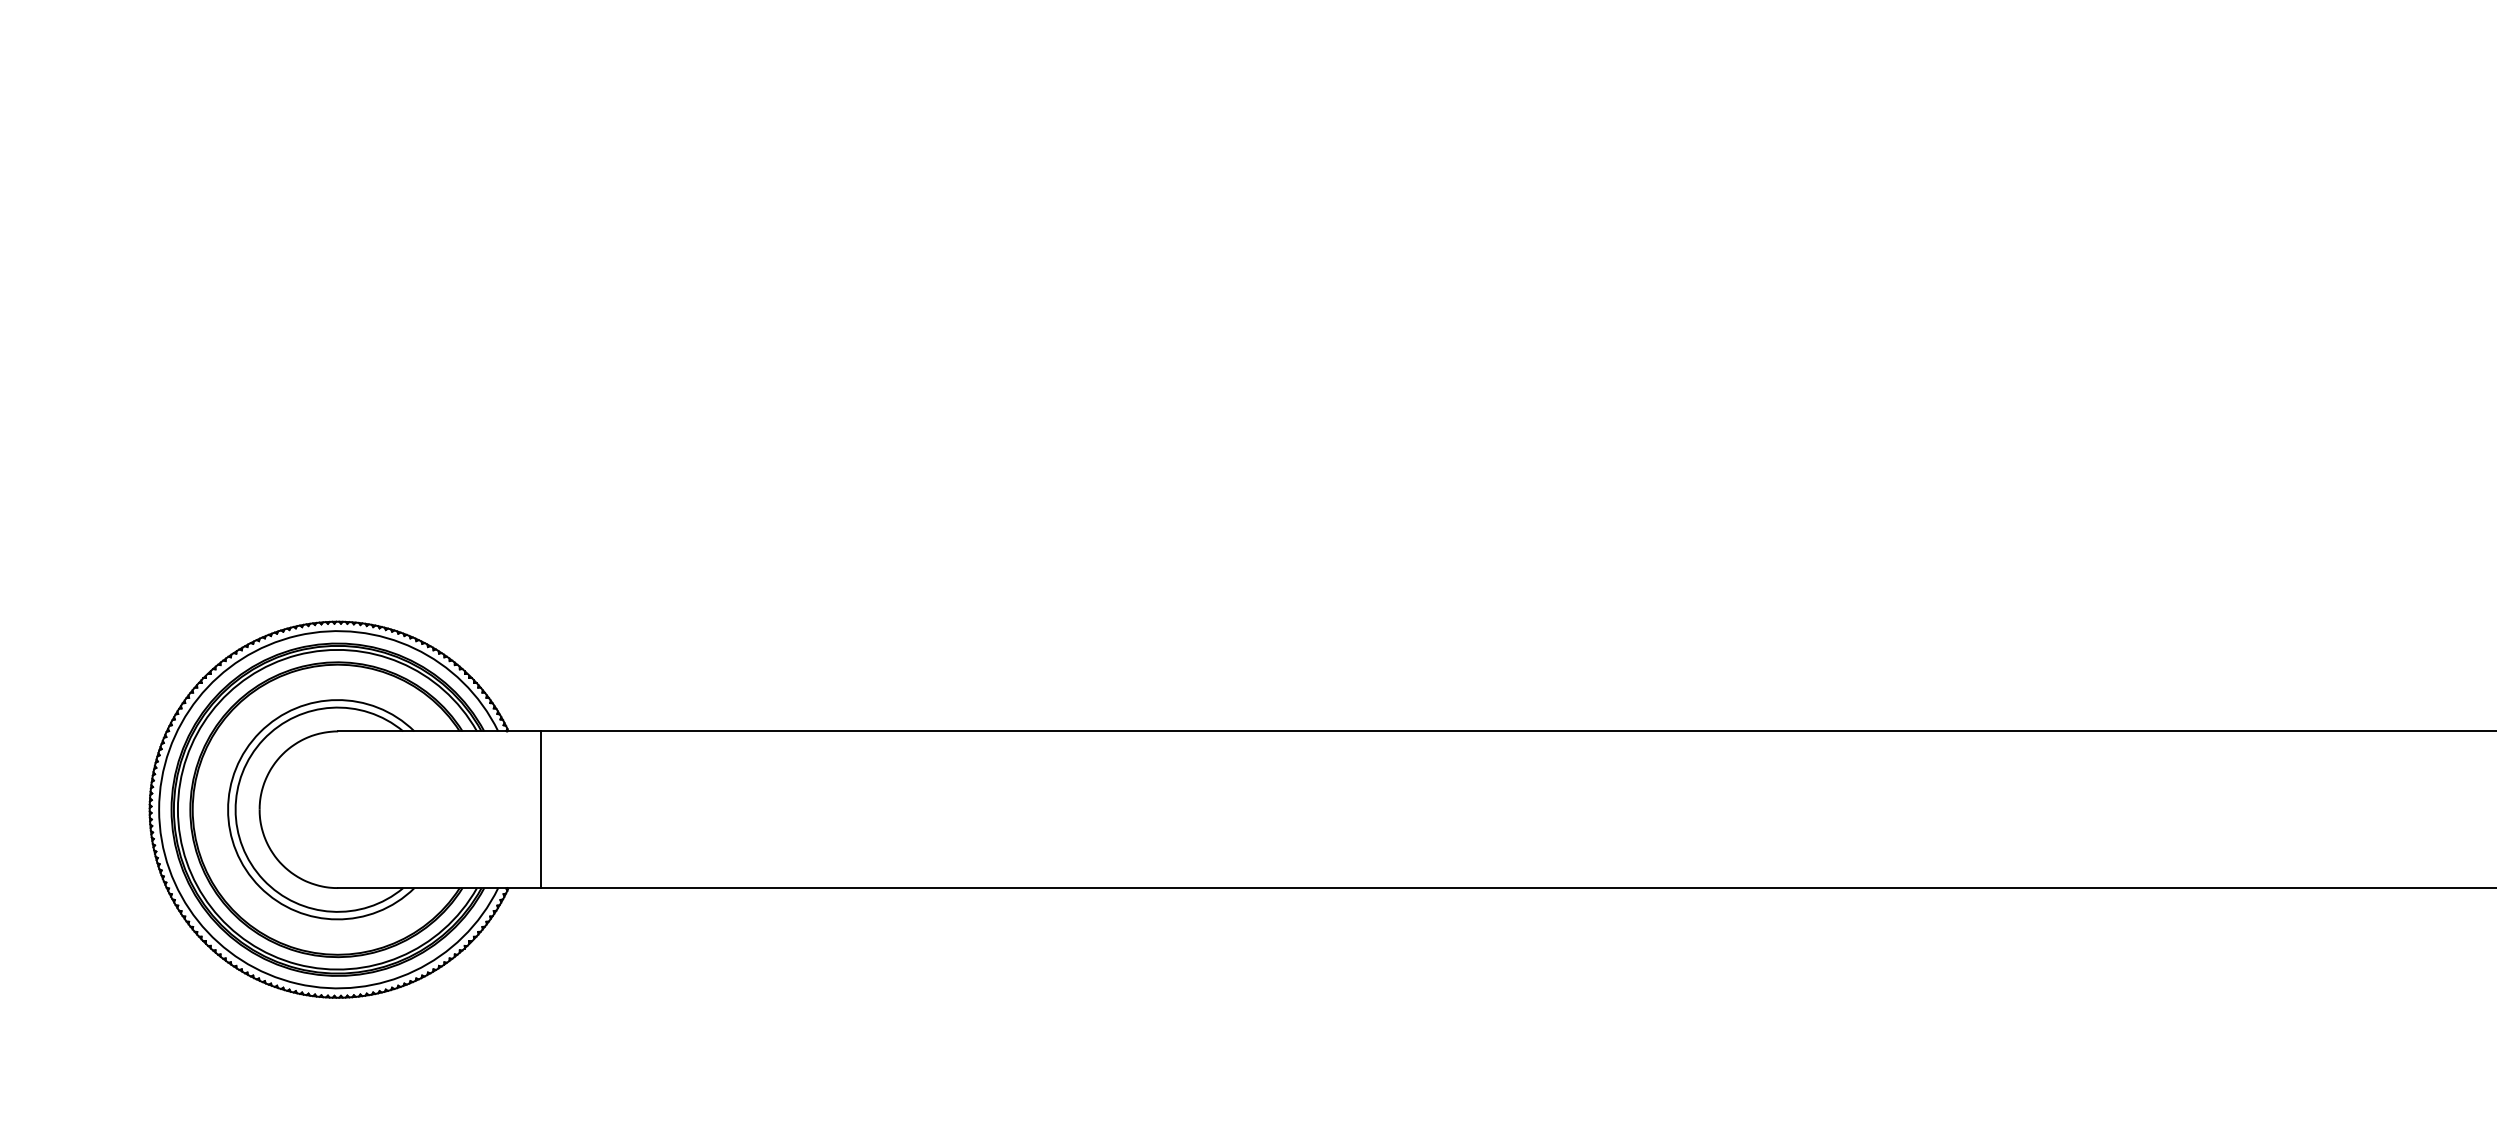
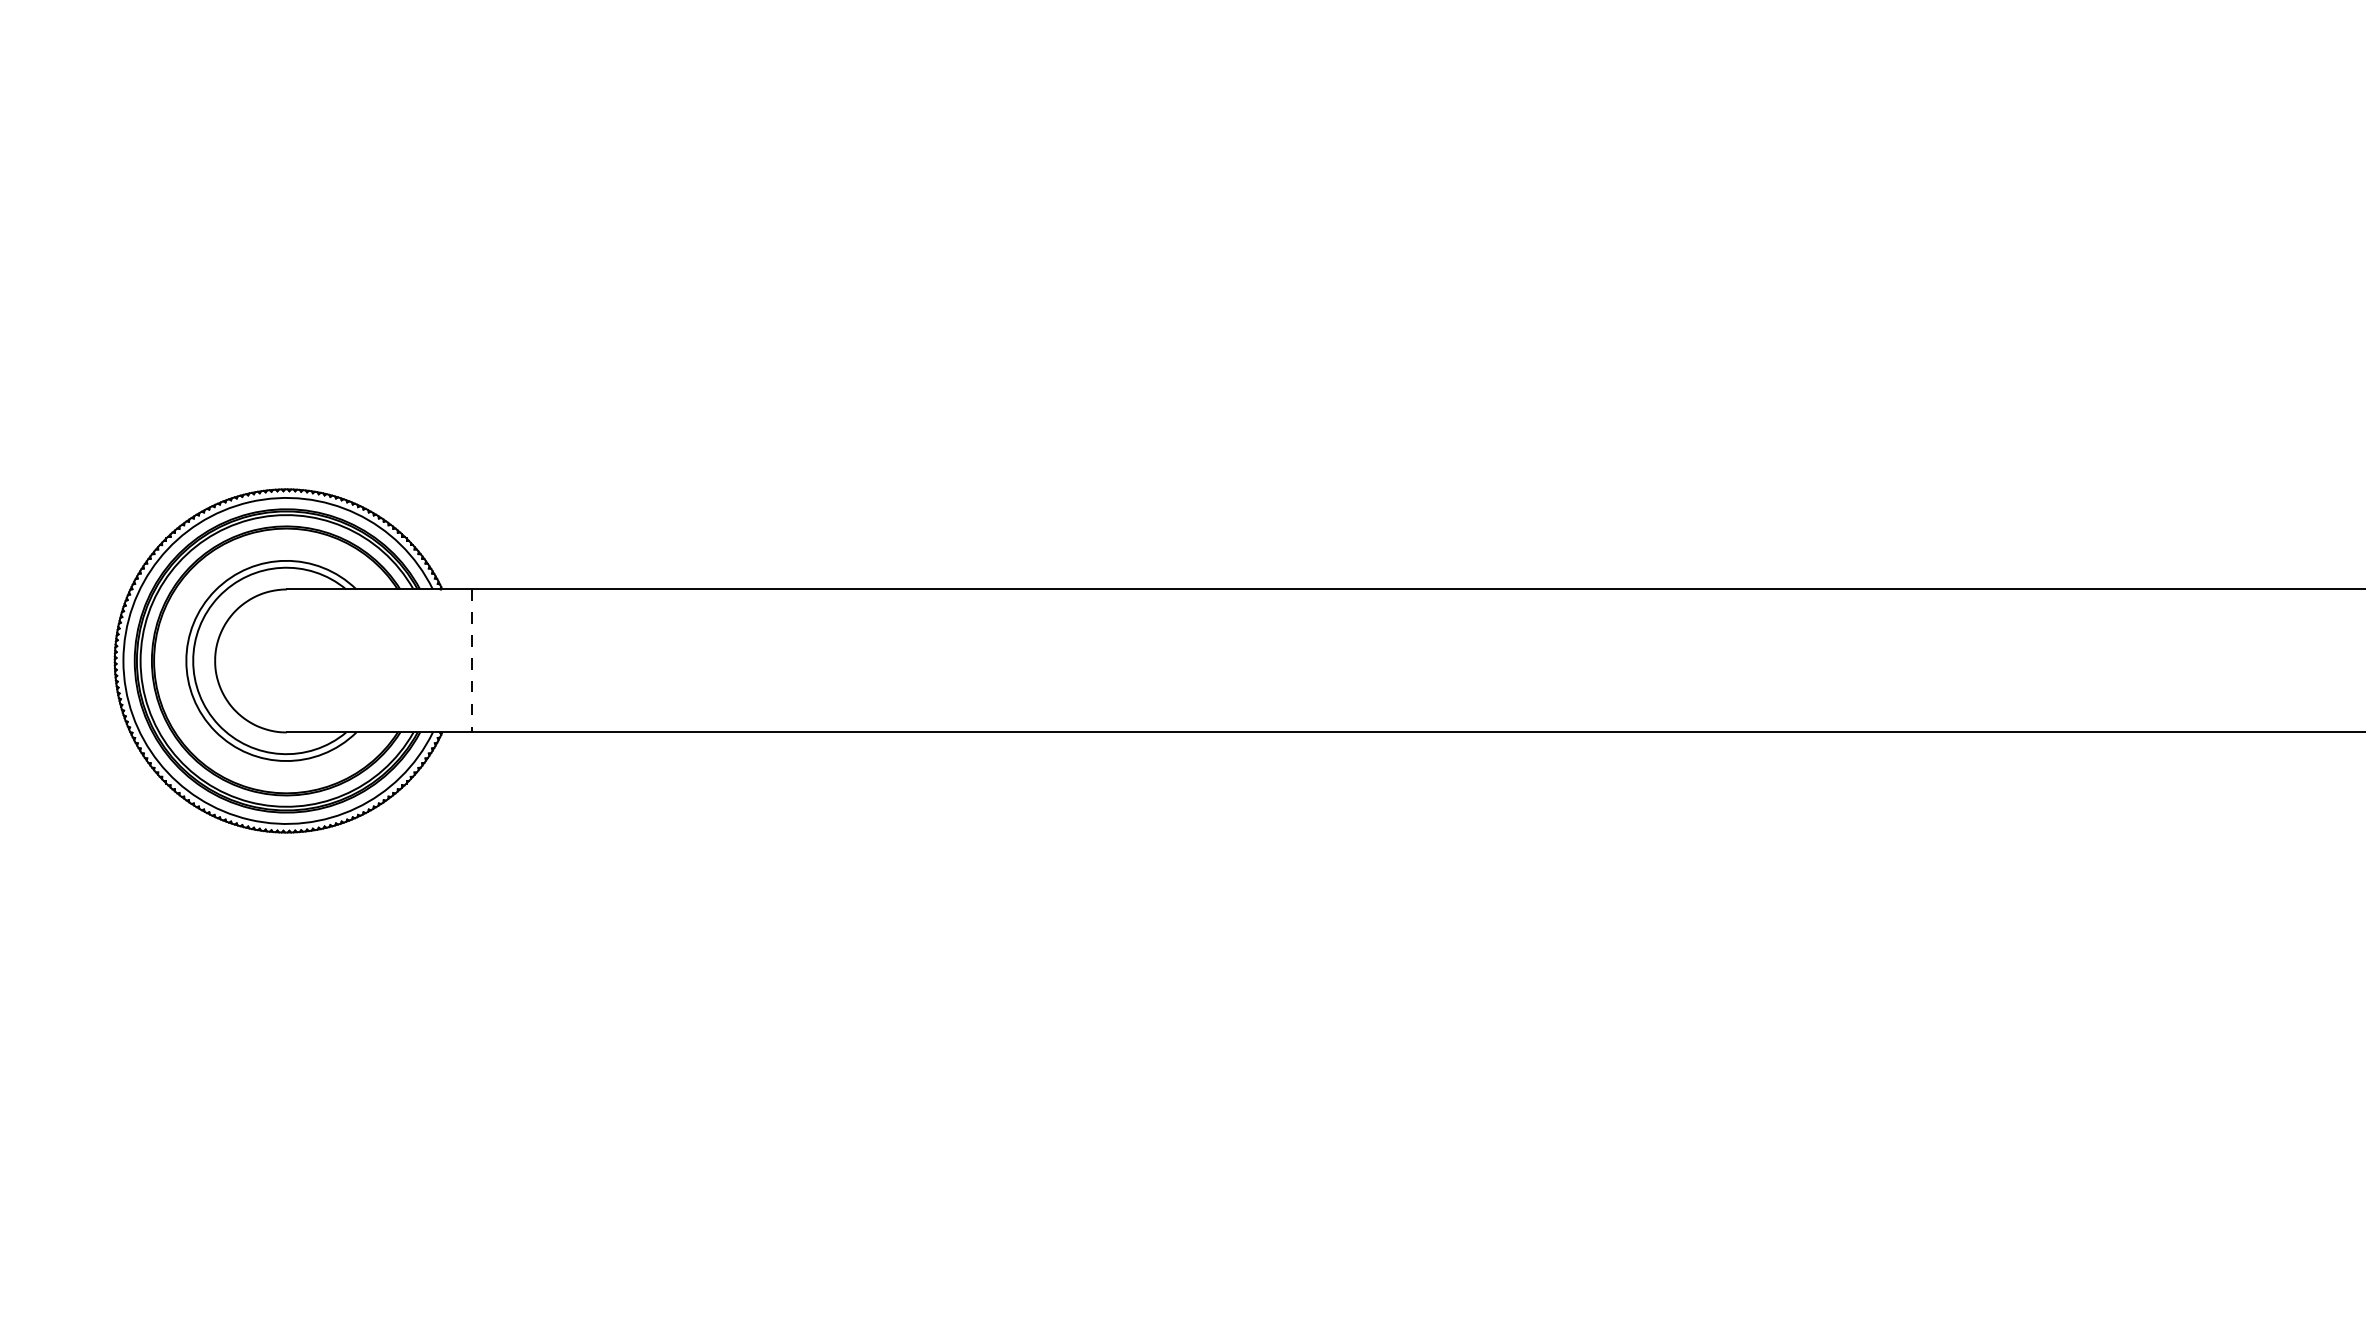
line: (541, 810) -> (472, 661), solid -> dashed

